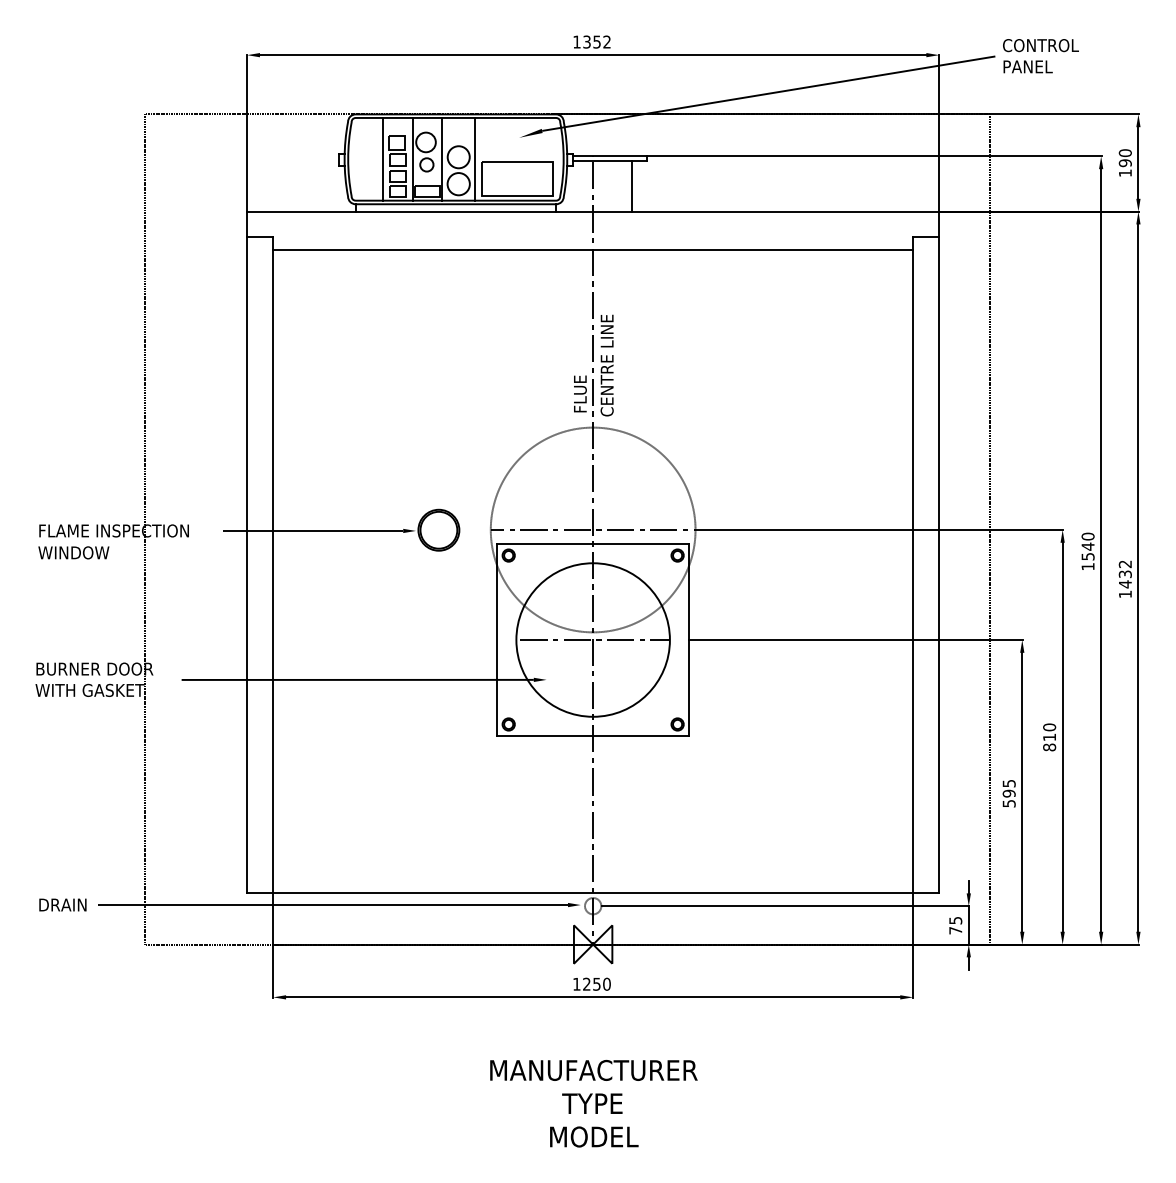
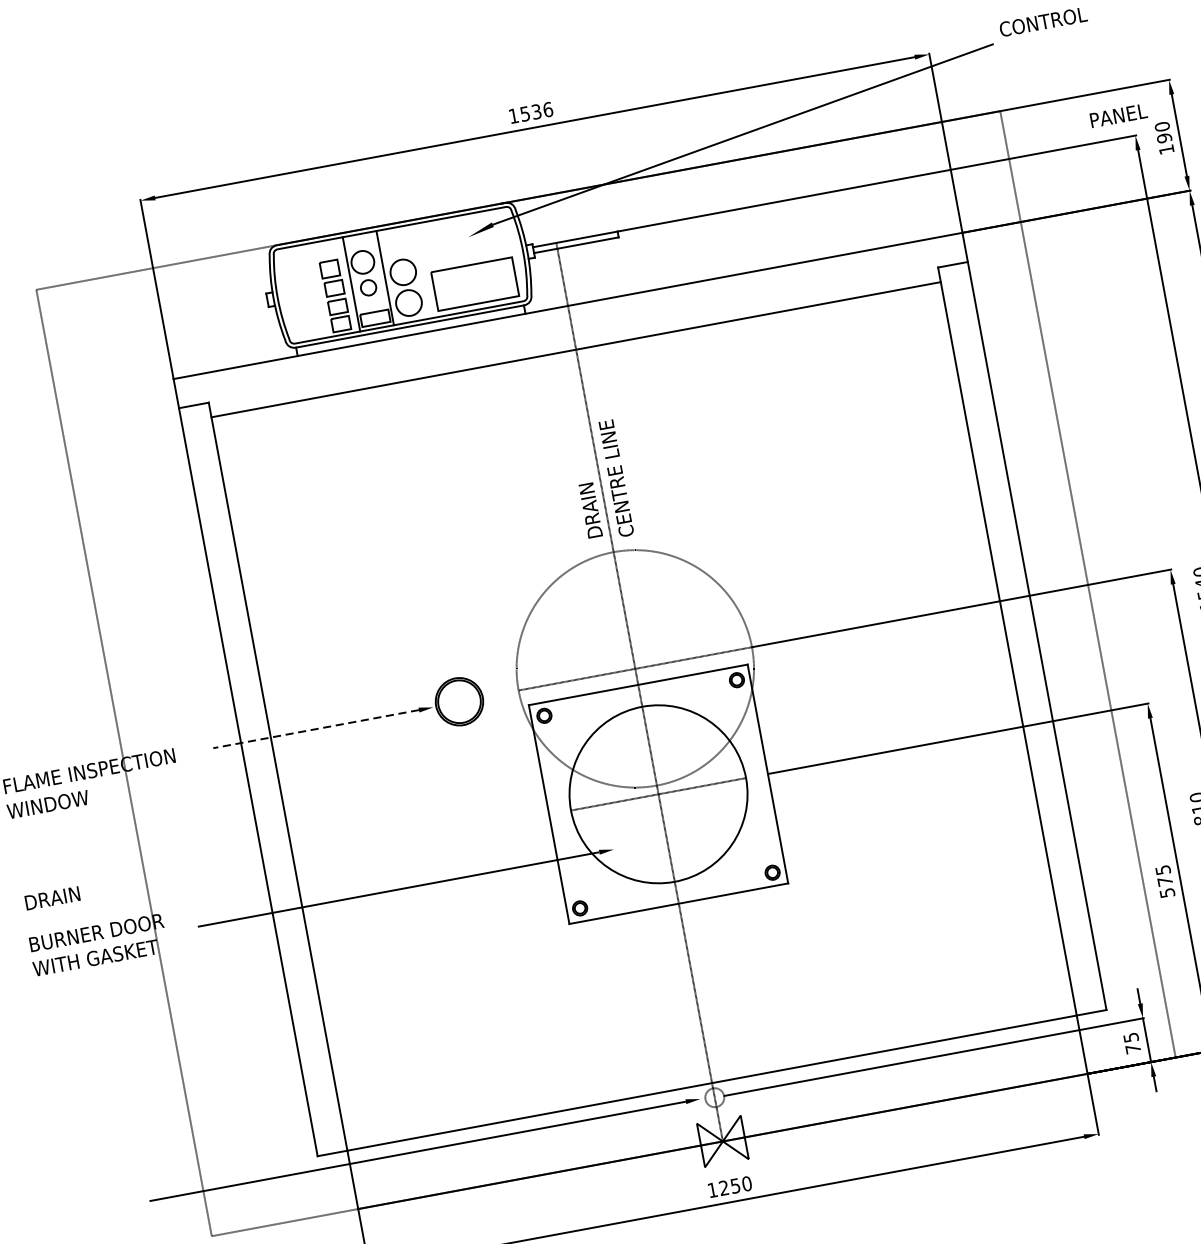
text: (597, 41) -> (537, 111), 1352 -> 1536
text: (1027, 66) -> (1117, 115), moved
line: (383, 158) -> (317, 289), removed
line: (474, 158) -> (421, 270), removed
line: (631, 186) -> (606, 269), removed
text: (580, 387) -> (590, 509), FLUE -> DRAIN
line: (312, 530) -> (315, 728), solid -> dashed
text: (1008, 793) -> (1164, 881), 595 -> 575
text: (62, 904) -> (52, 897), moved

